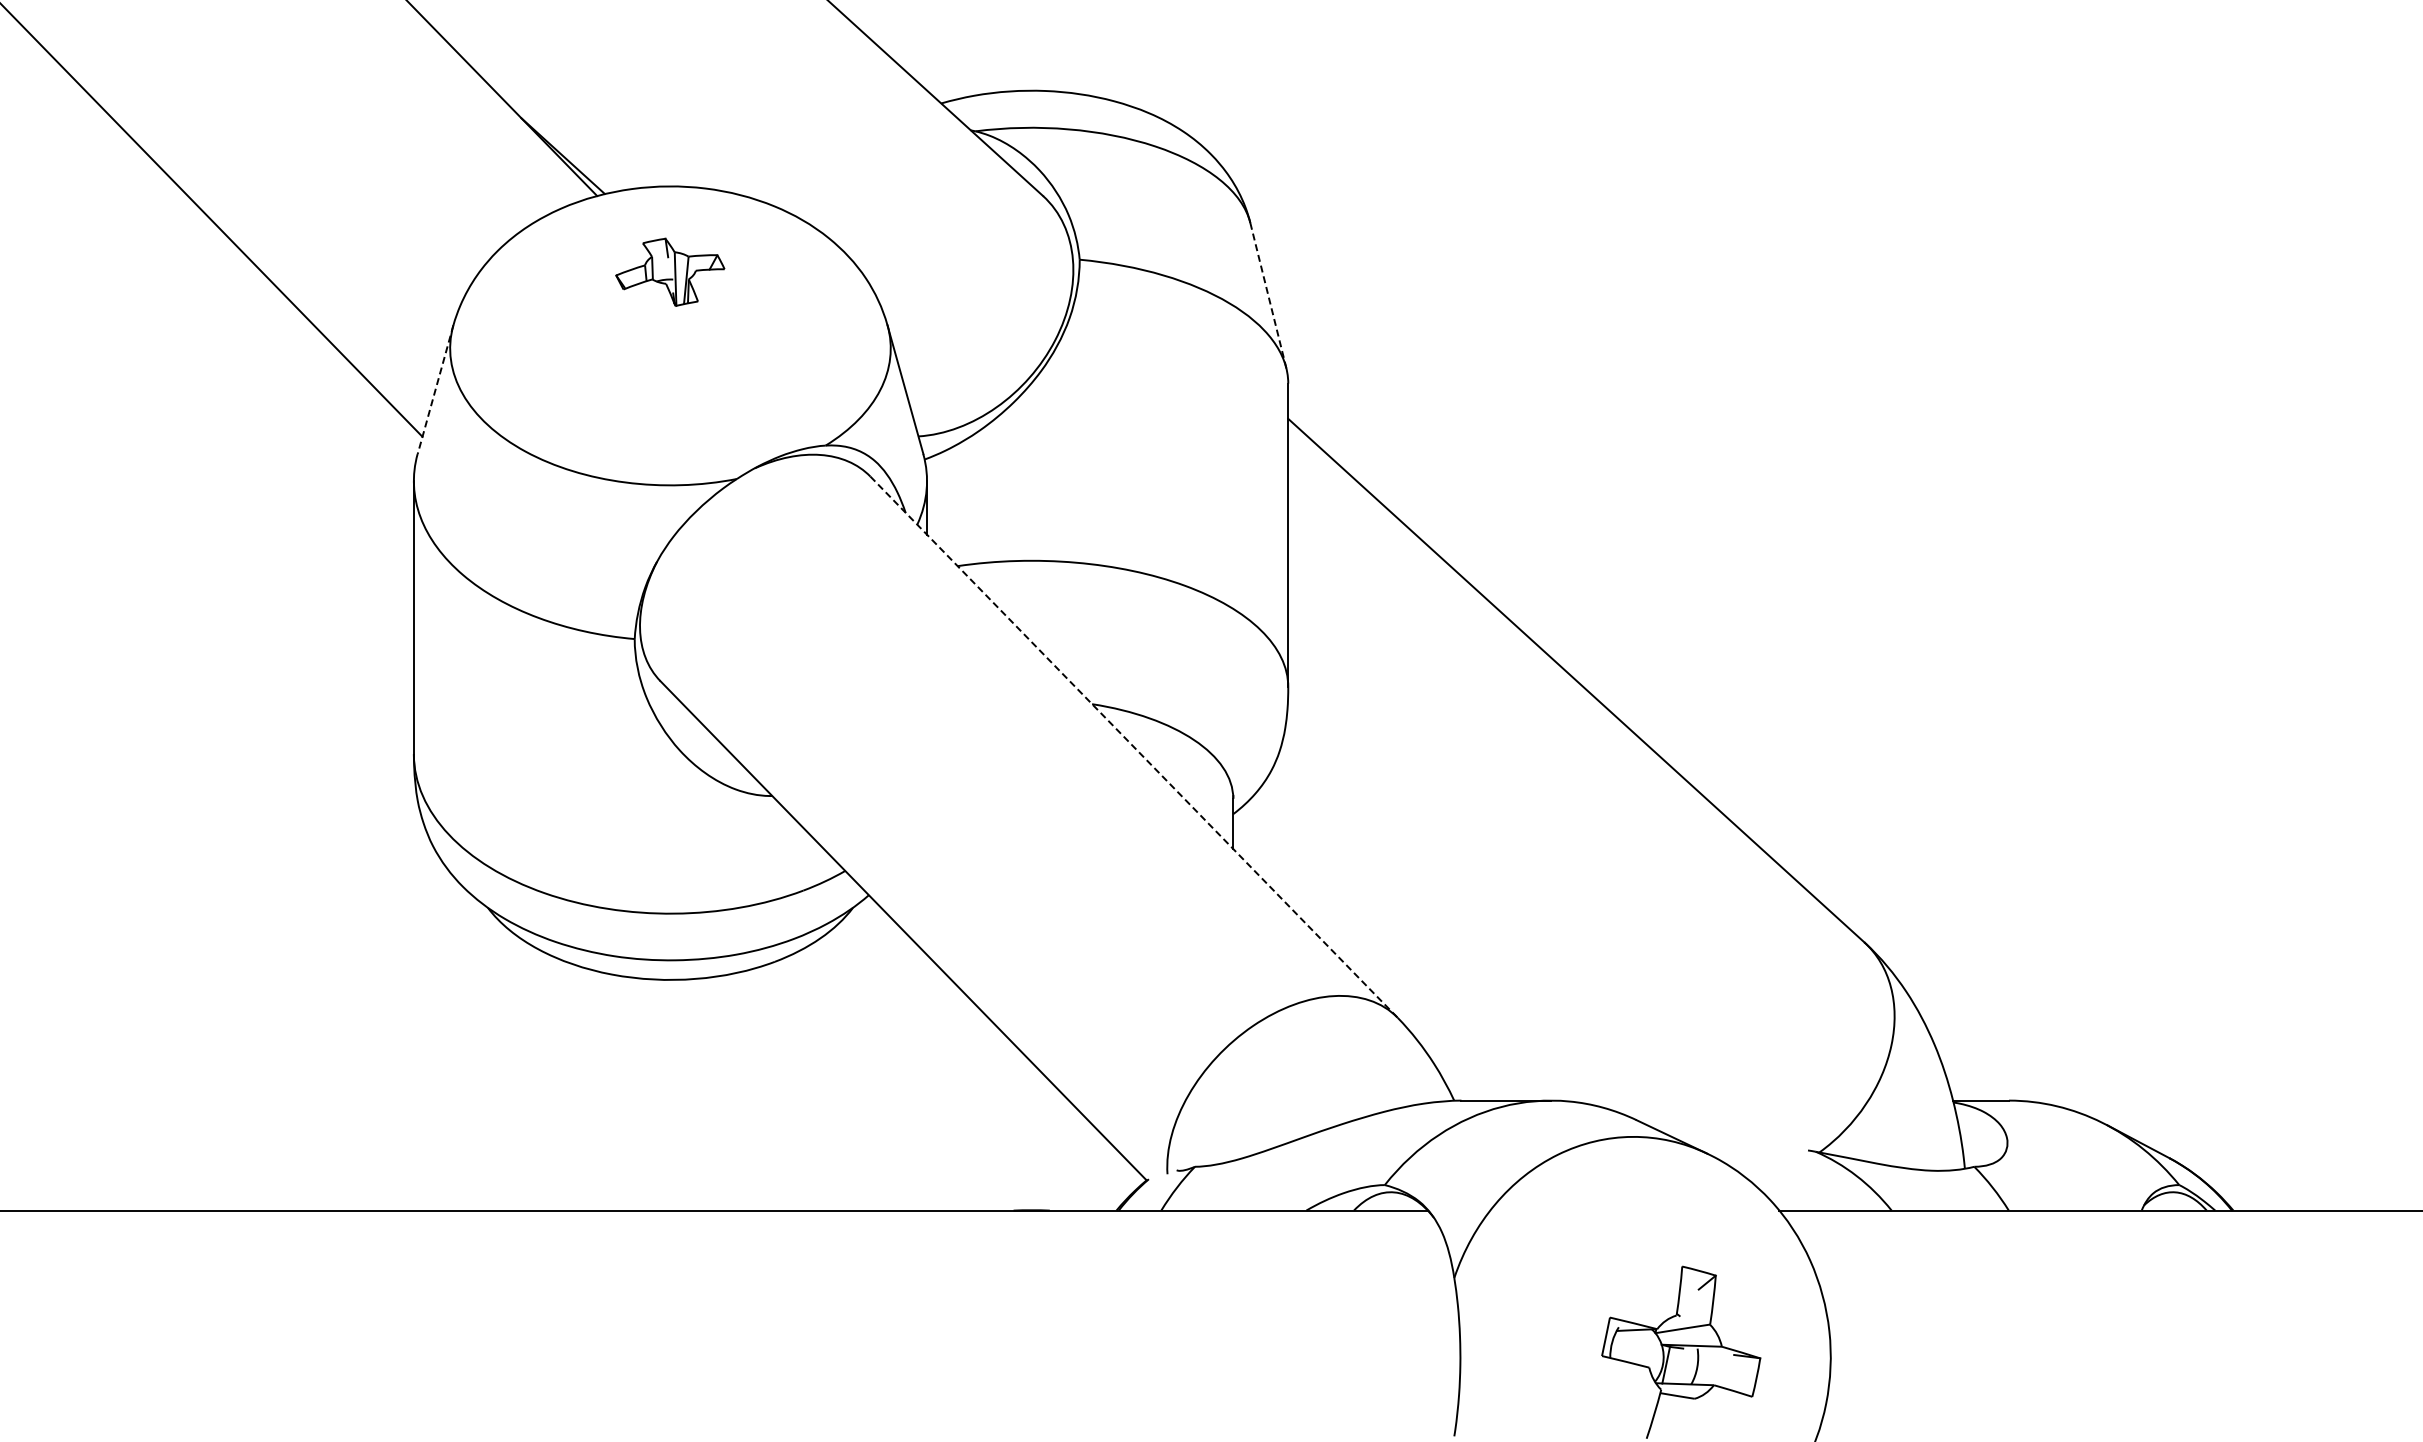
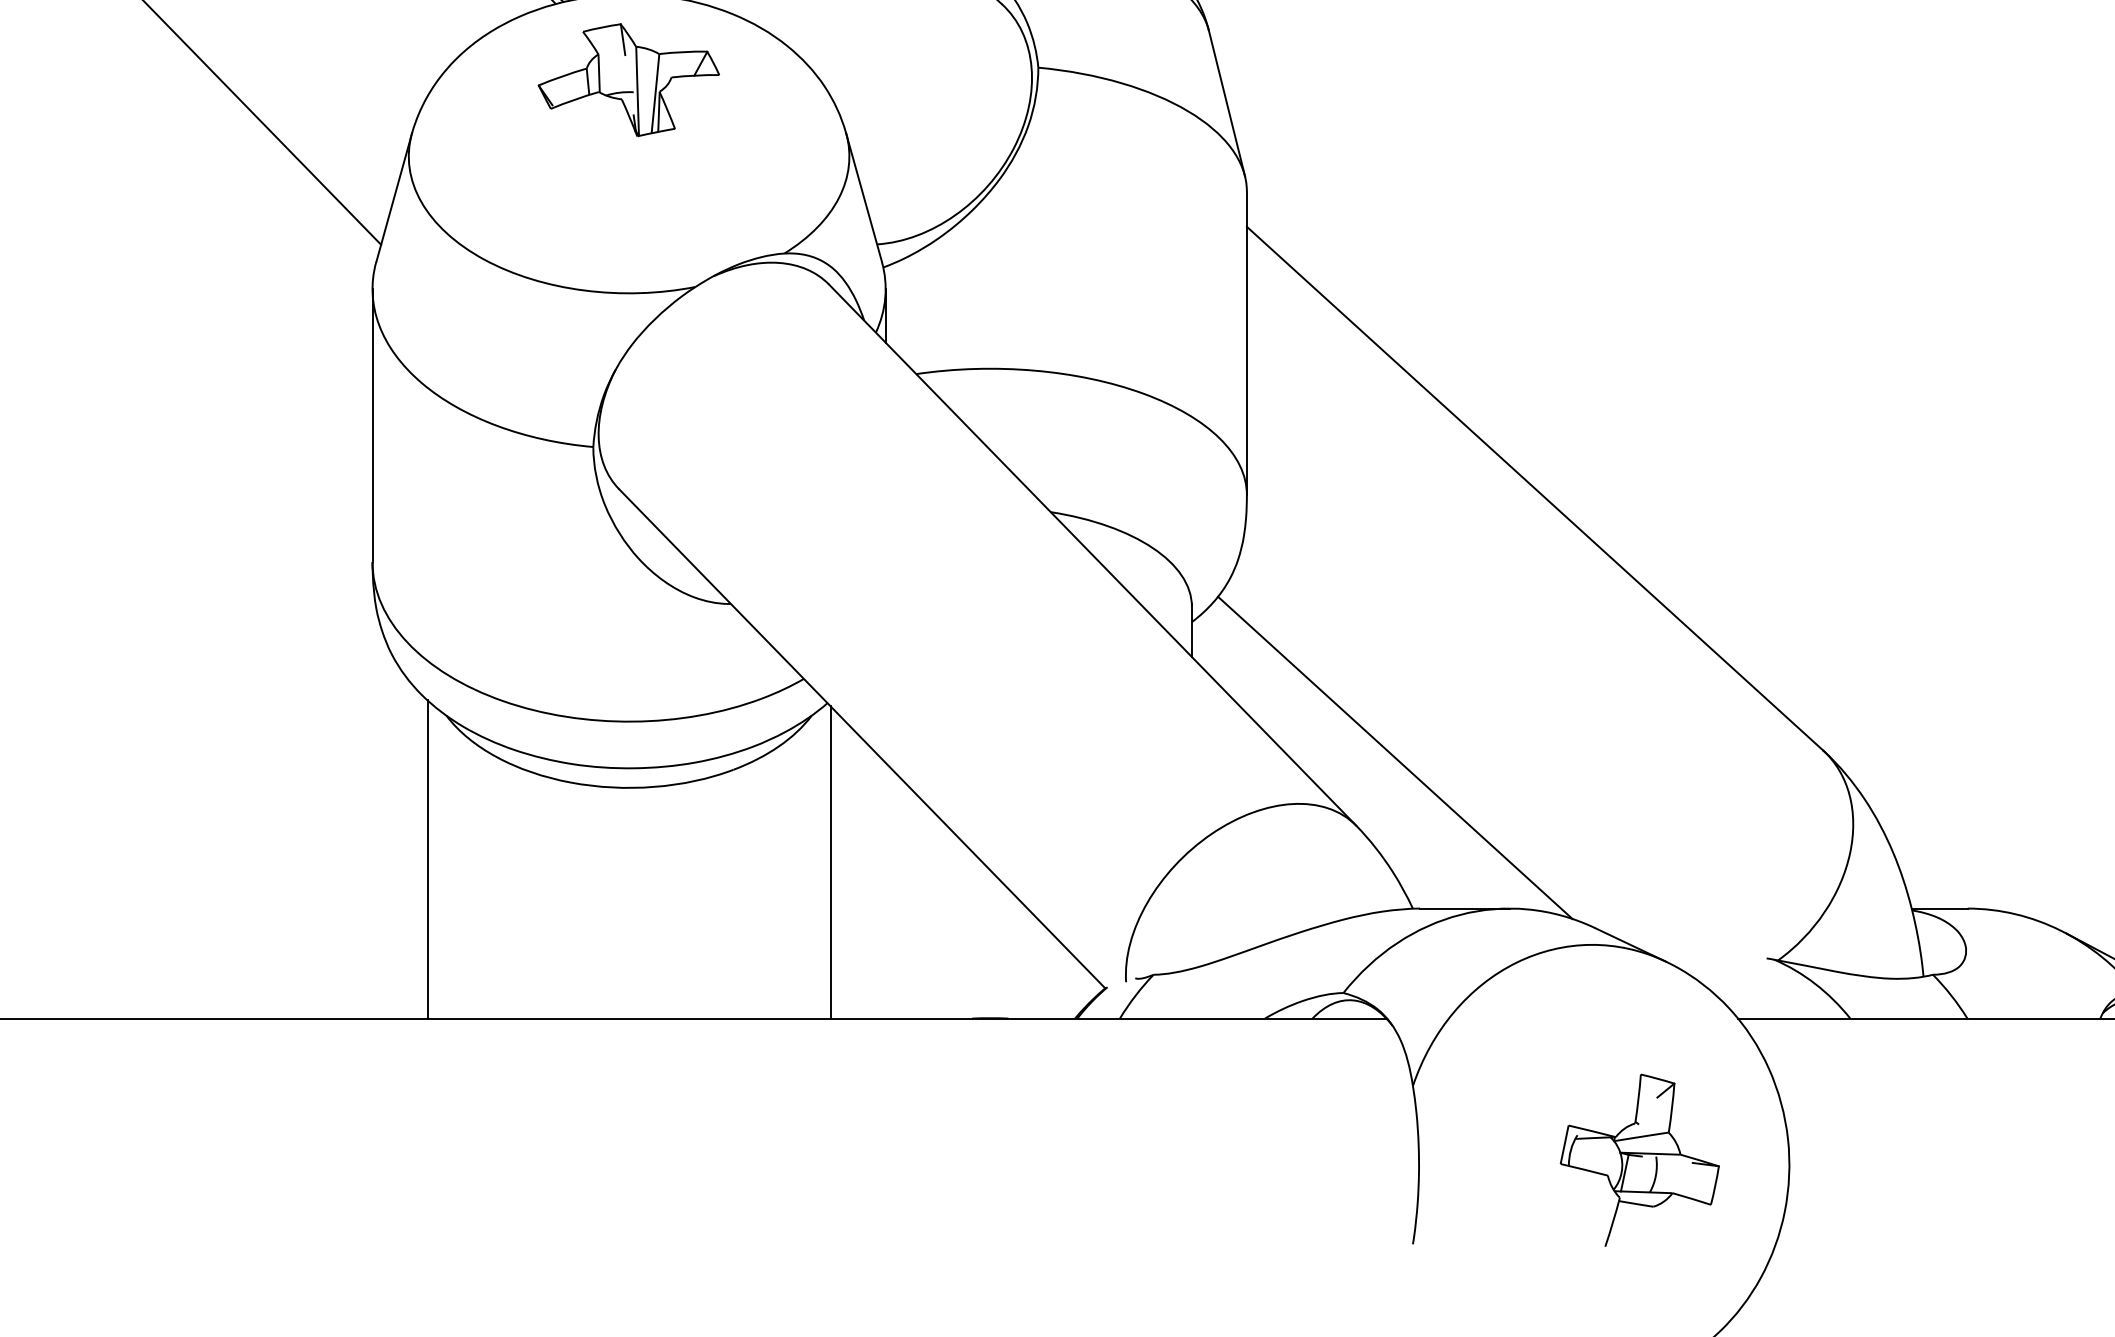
part: (670, 272) -> (629, 80), size x1.67
line: (1268, 295) -> (1227, 103), dashed -> solid
line: (435, 389) -> (394, 197), dashed -> solid
line: (1134, 747) -> (1093, 555), dashed -> solid
line: (1436, 949) -> (1395, 757), added
line: (468, 1051) -> (427, 859), added
line: (872, 1054) -> (831, 862), added

